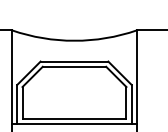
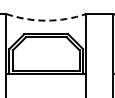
arc: (74, 40) -> (46, 20), solid -> dashed

